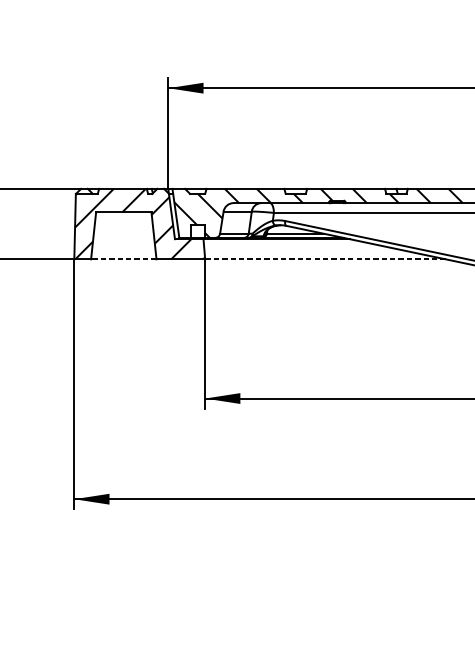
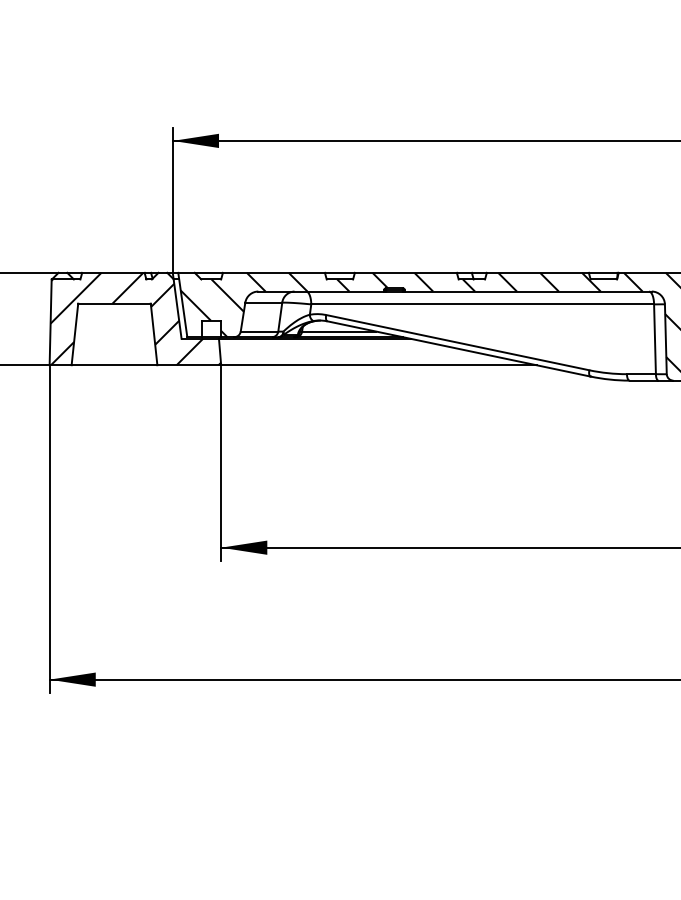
line: (123, 259) -> (114, 365), dashed -> solid
line: (325, 259) -> (378, 365), dashed -> solid

